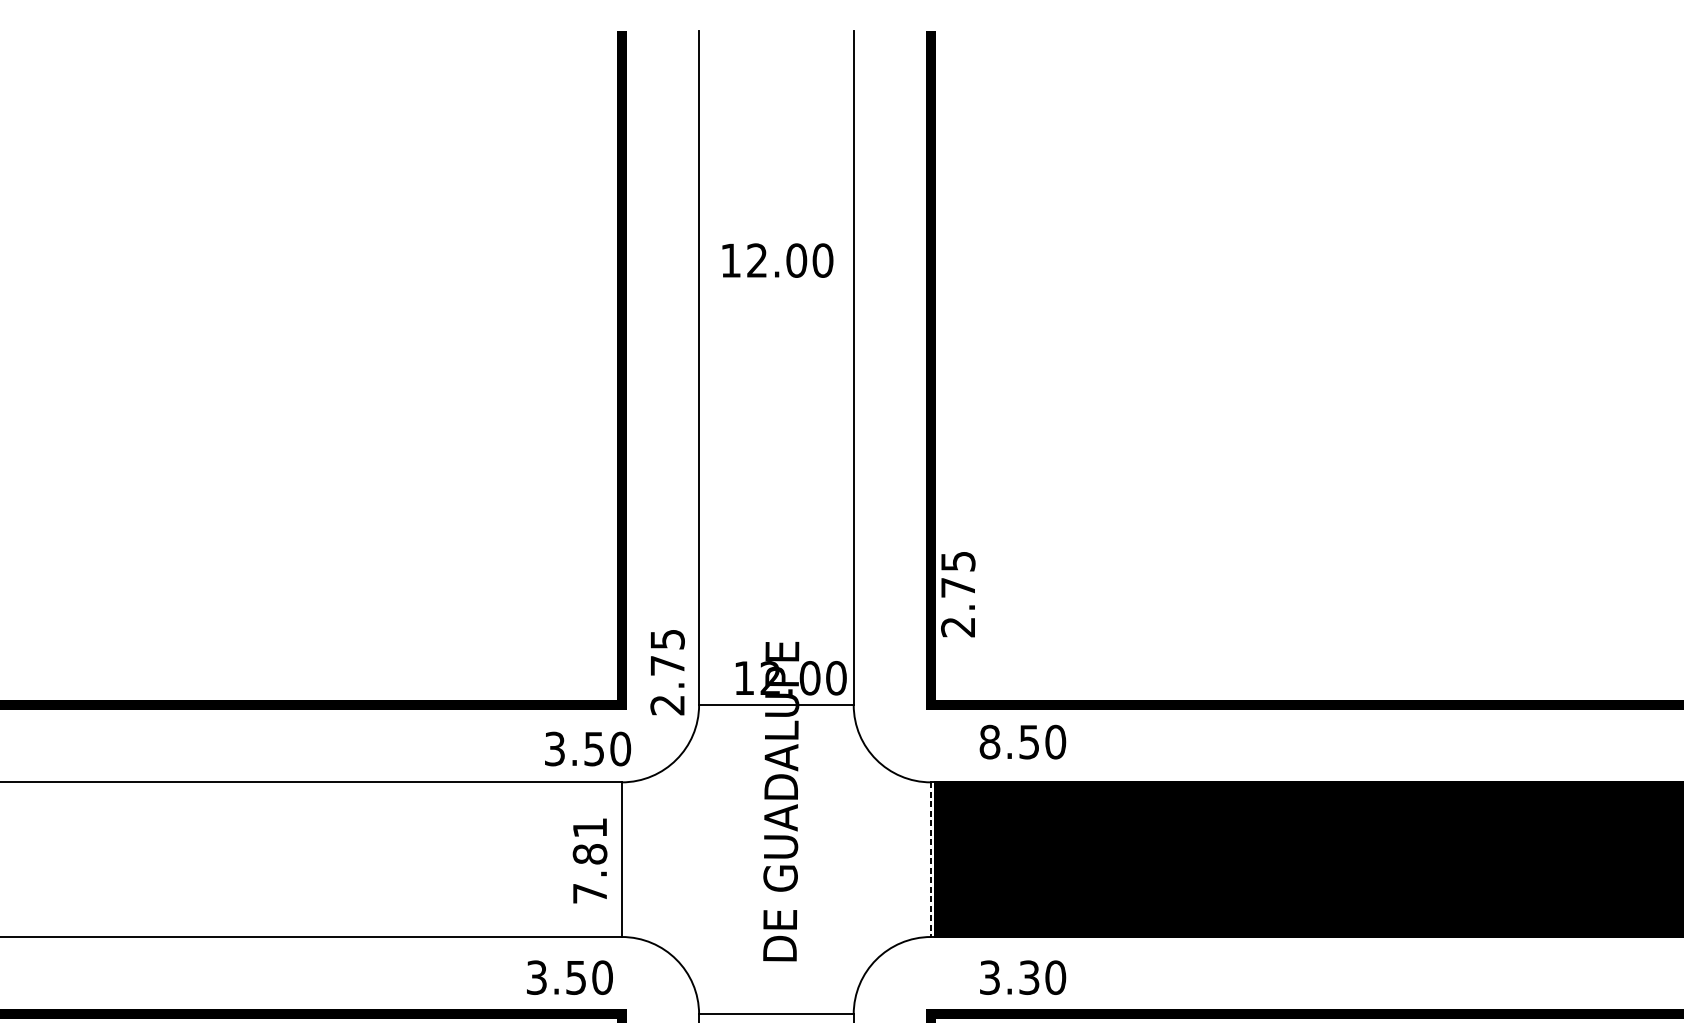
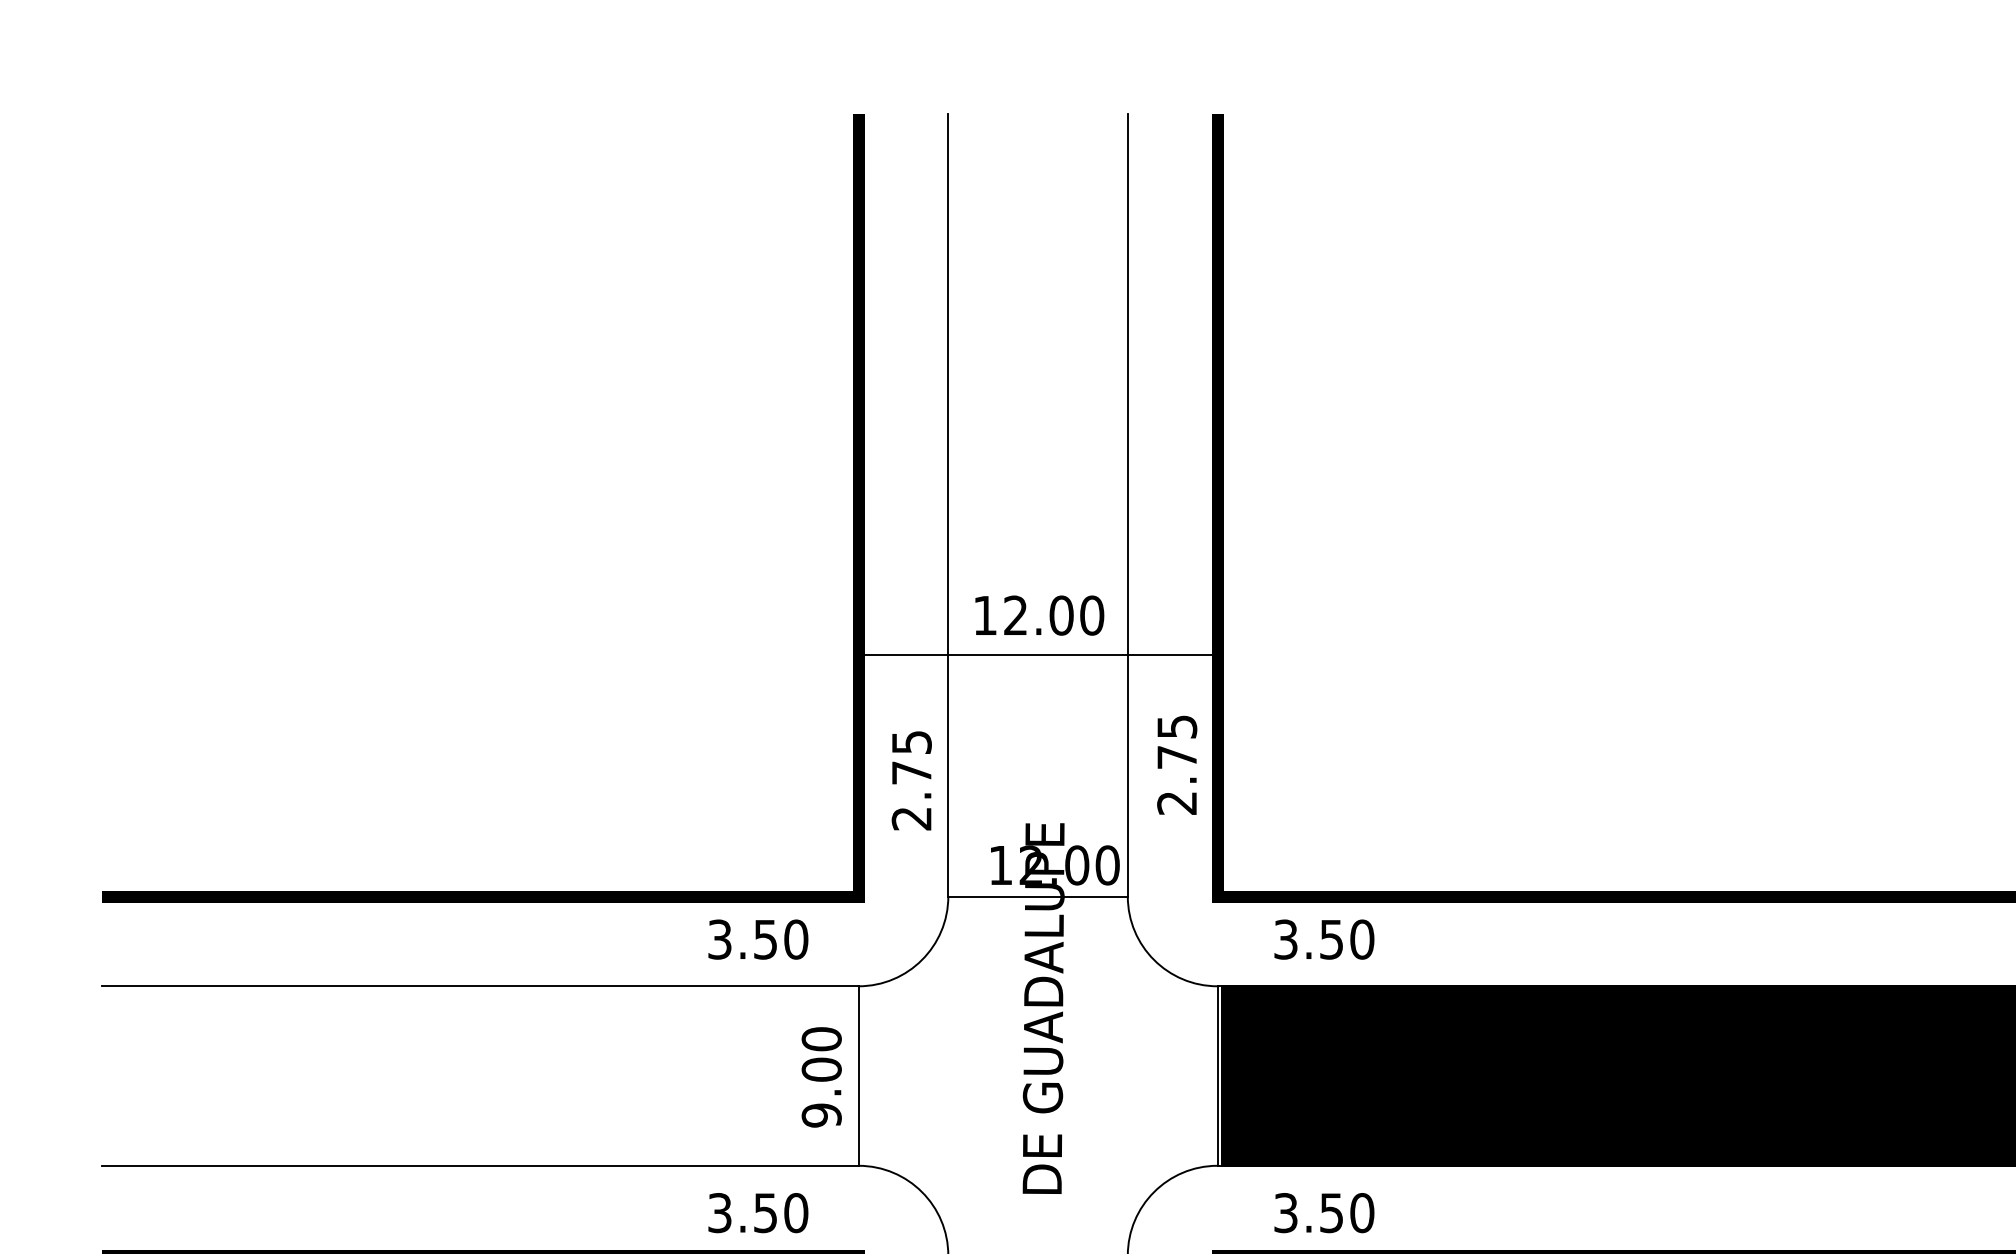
text: (777, 260) -> (1039, 615), moved
line: (775, 496) -> (1037, 654), added
text: (958, 593) -> (1177, 764), moved
text: (667, 672) -> (911, 780), moved
text: (989, 742) -> (1285, 939), 8.50 -> 3.50
text: (588, 748) -> (758, 939), moved
text: (589, 860) -> (821, 1077), 7.81 -> 9.00
line: (930, 860) -> (1217, 1076), dashed -> solid
text: (1029, 977) -> (1331, 1212), 3.30 -> 3.50
text: (570, 978) -> (758, 1213), moved

